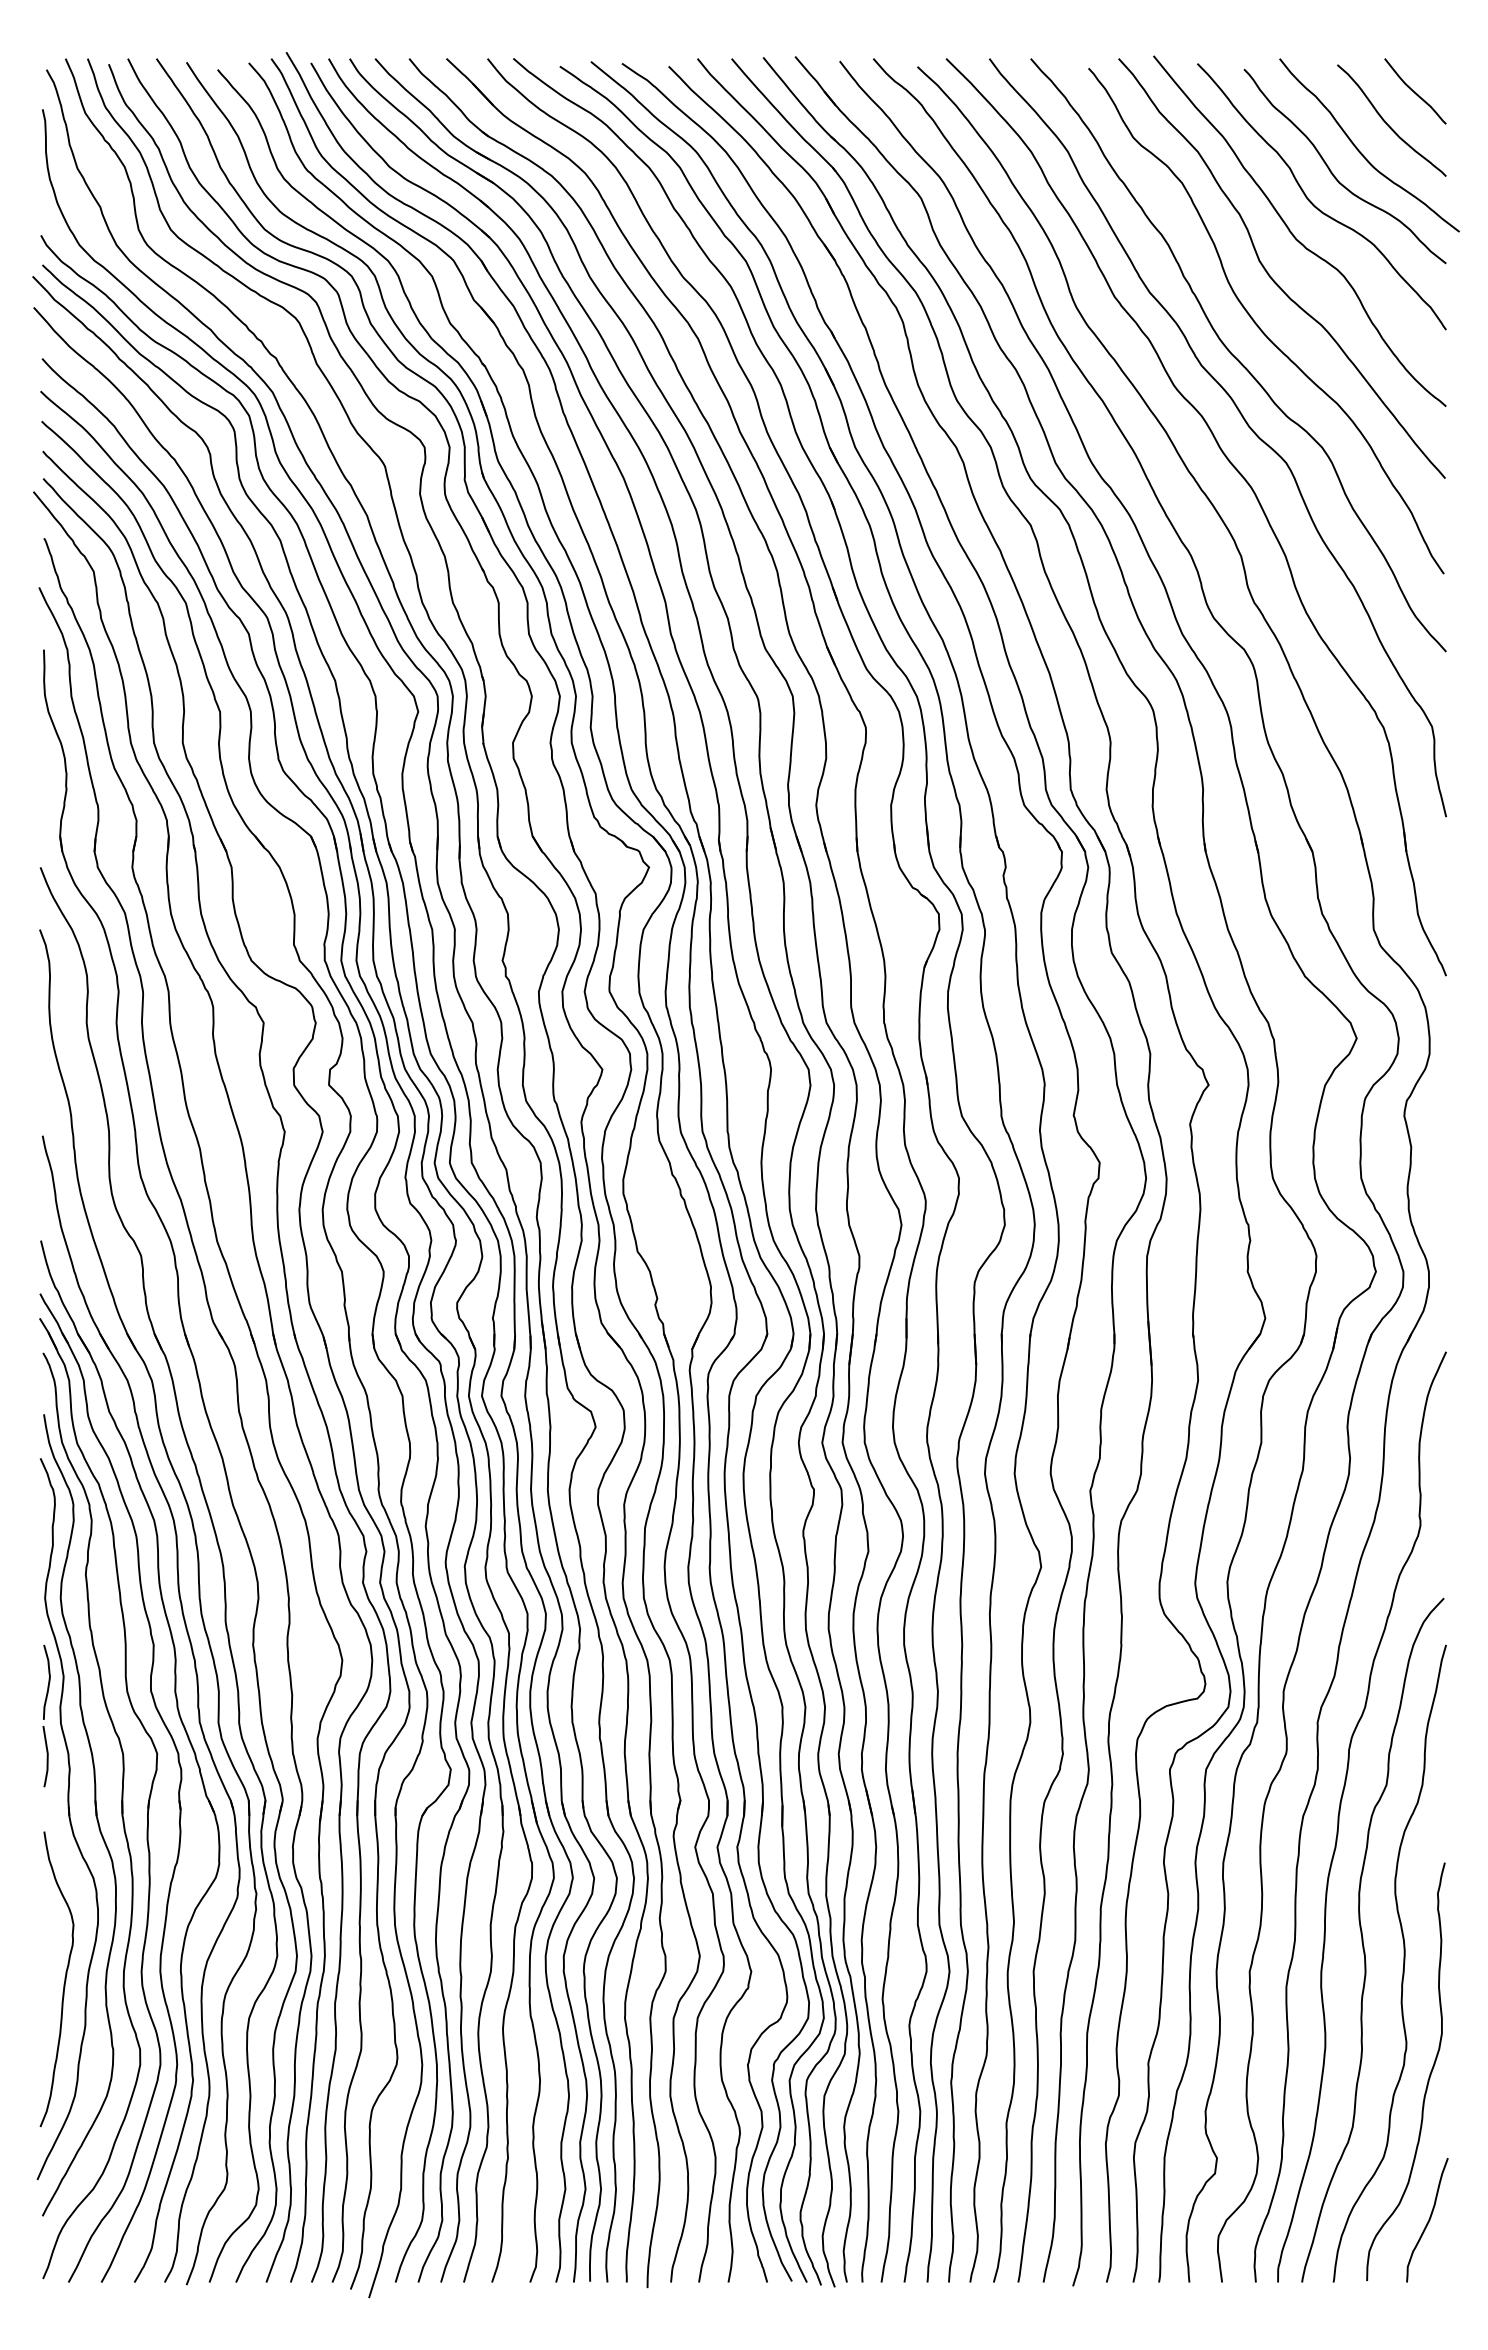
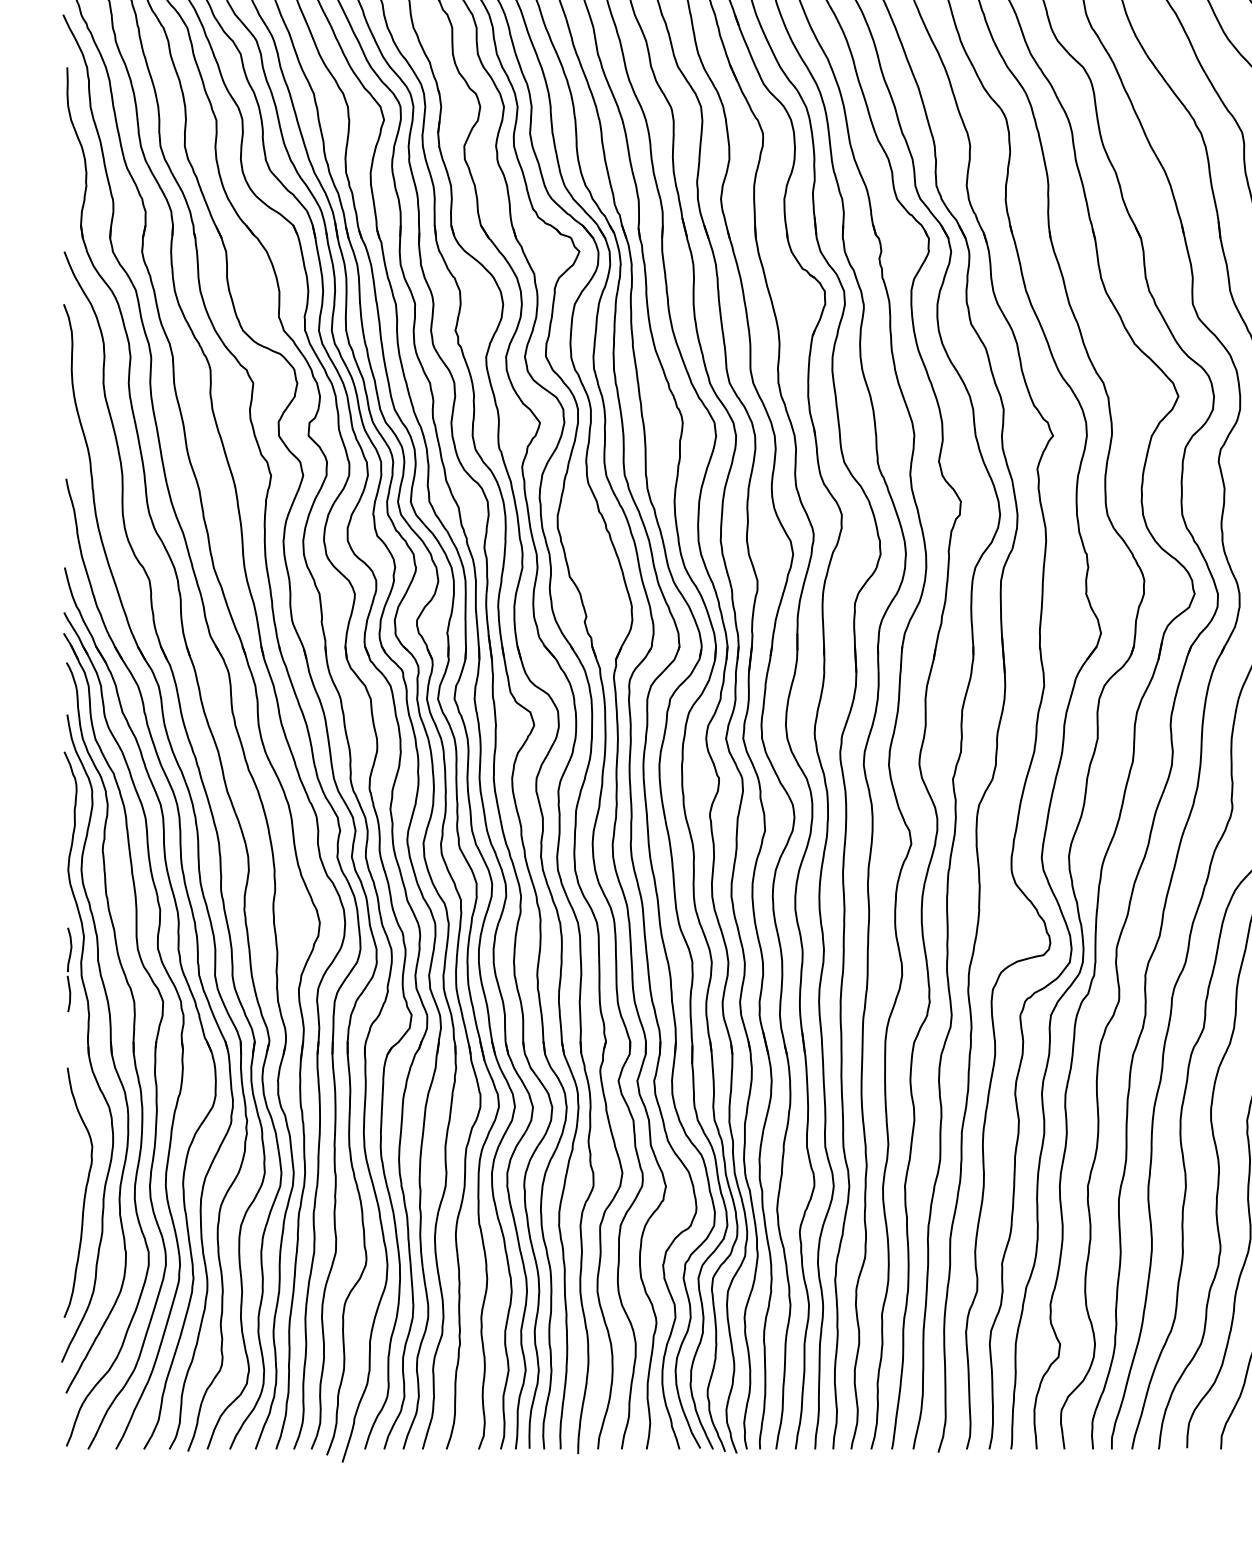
part: (46, 1715) -> (69, 969), size x0.7

